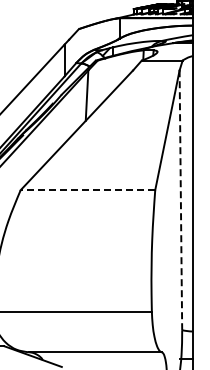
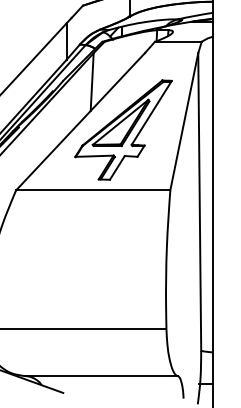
part: (114, 137) -> (123, 129), added
line: (87, 190) -> (92, 190), dashed -> solid
line: (180, 200) -> (199, 202), dashed -> solid

